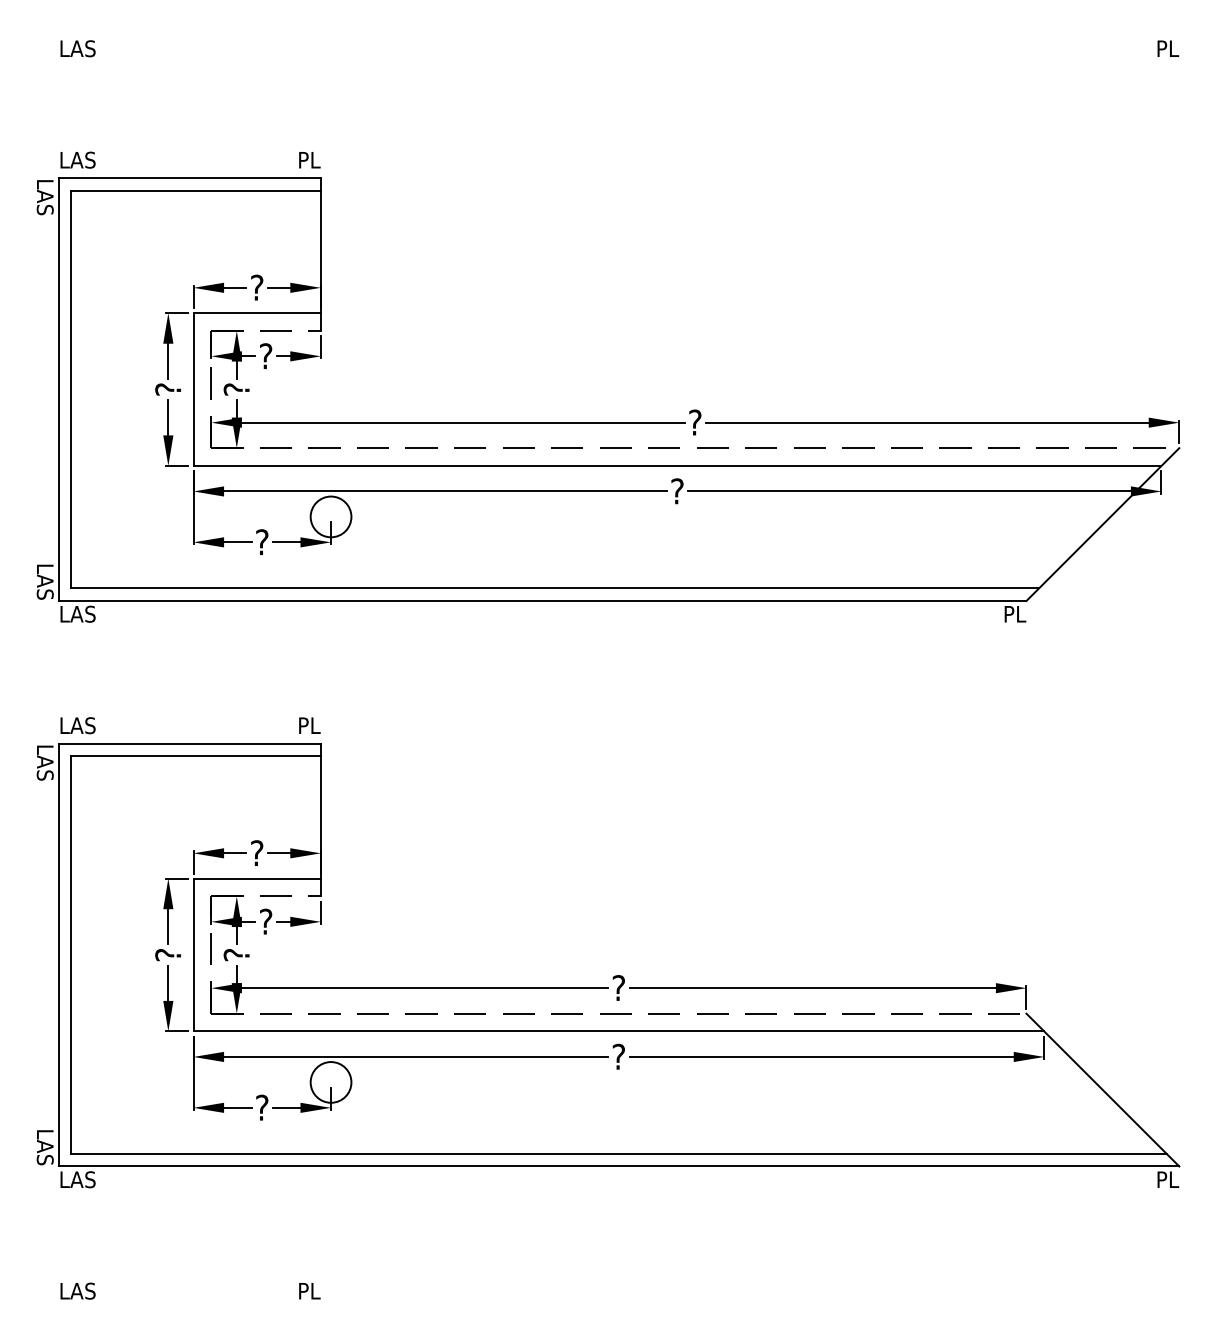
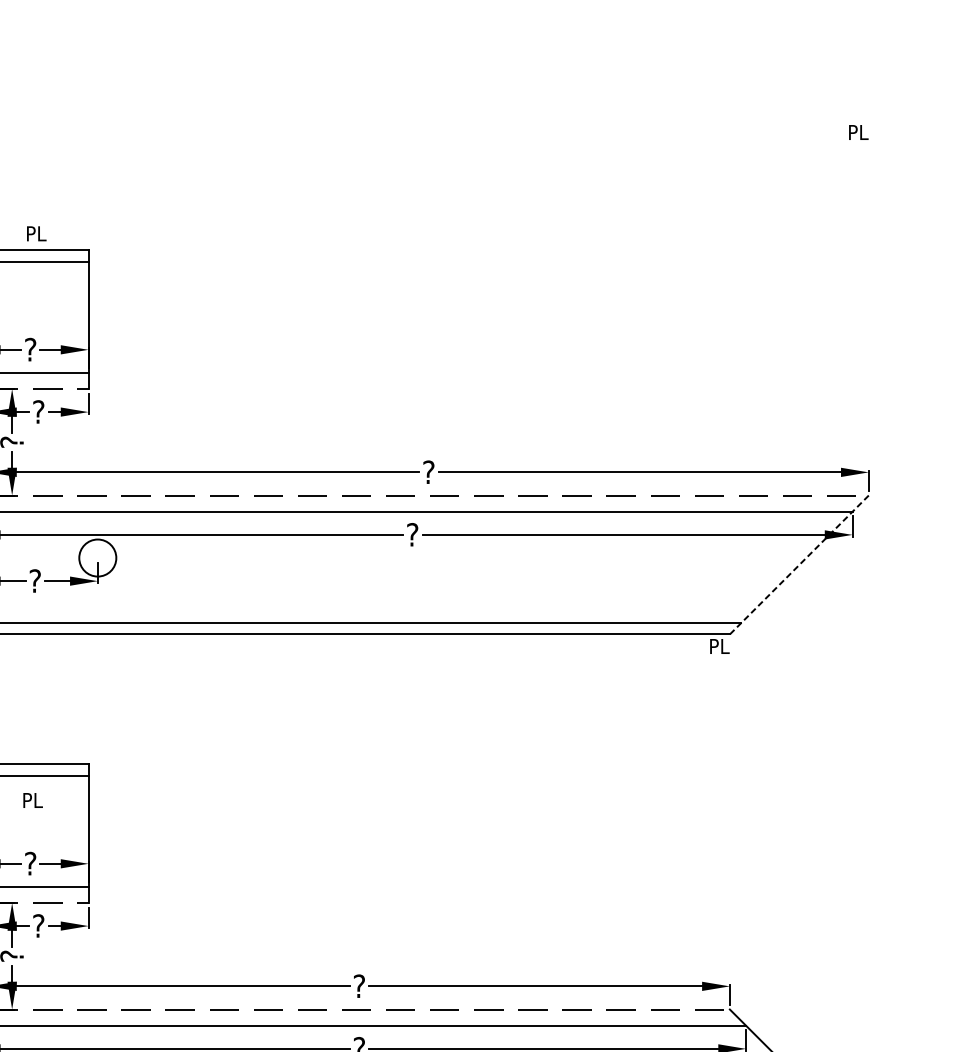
text: (309, 160) -> (36, 234), moved
line: (1102, 524) -> (798, 564), solid -> dashed
text: (309, 725) -> (32, 800), moved

